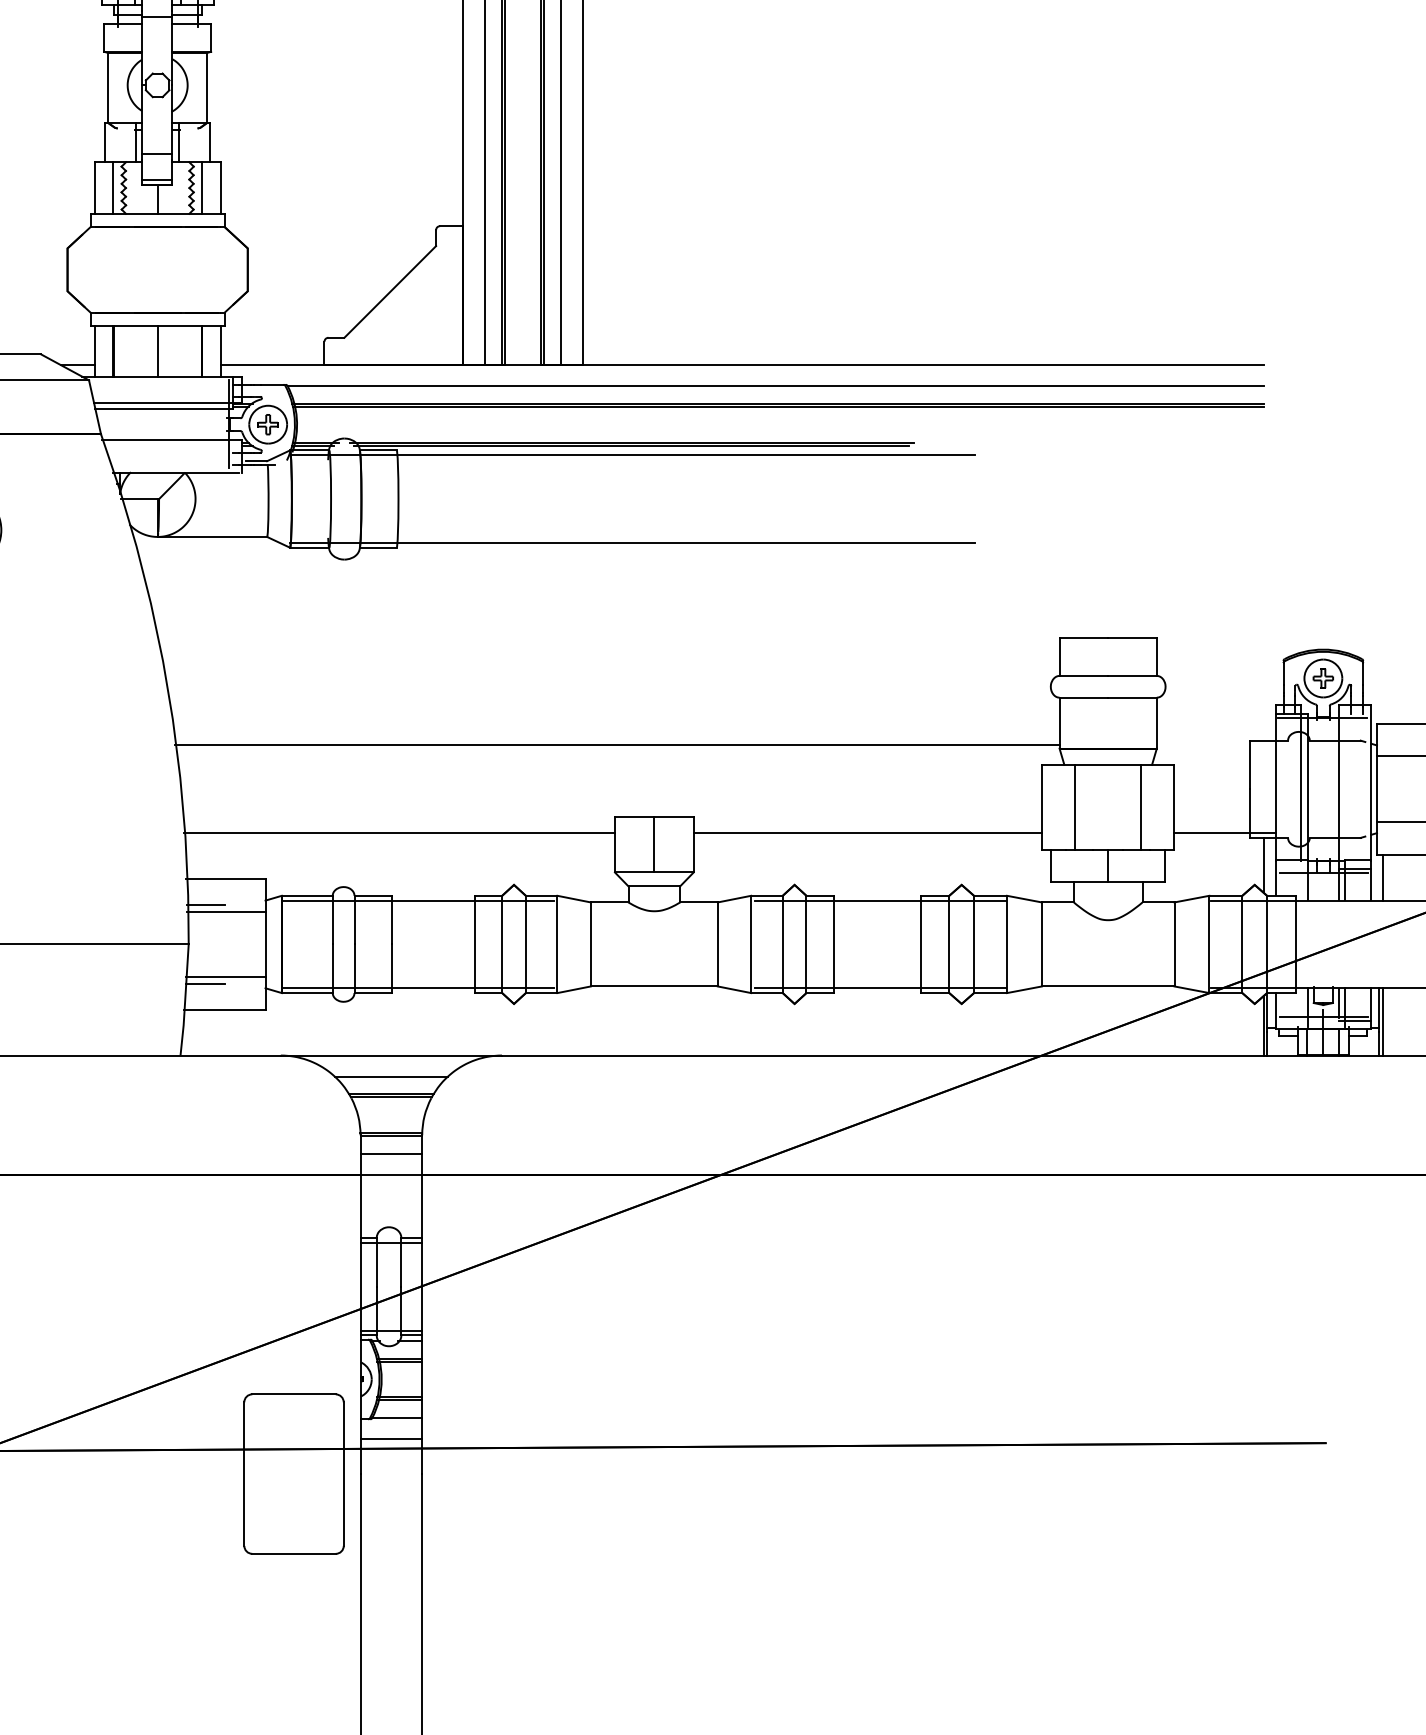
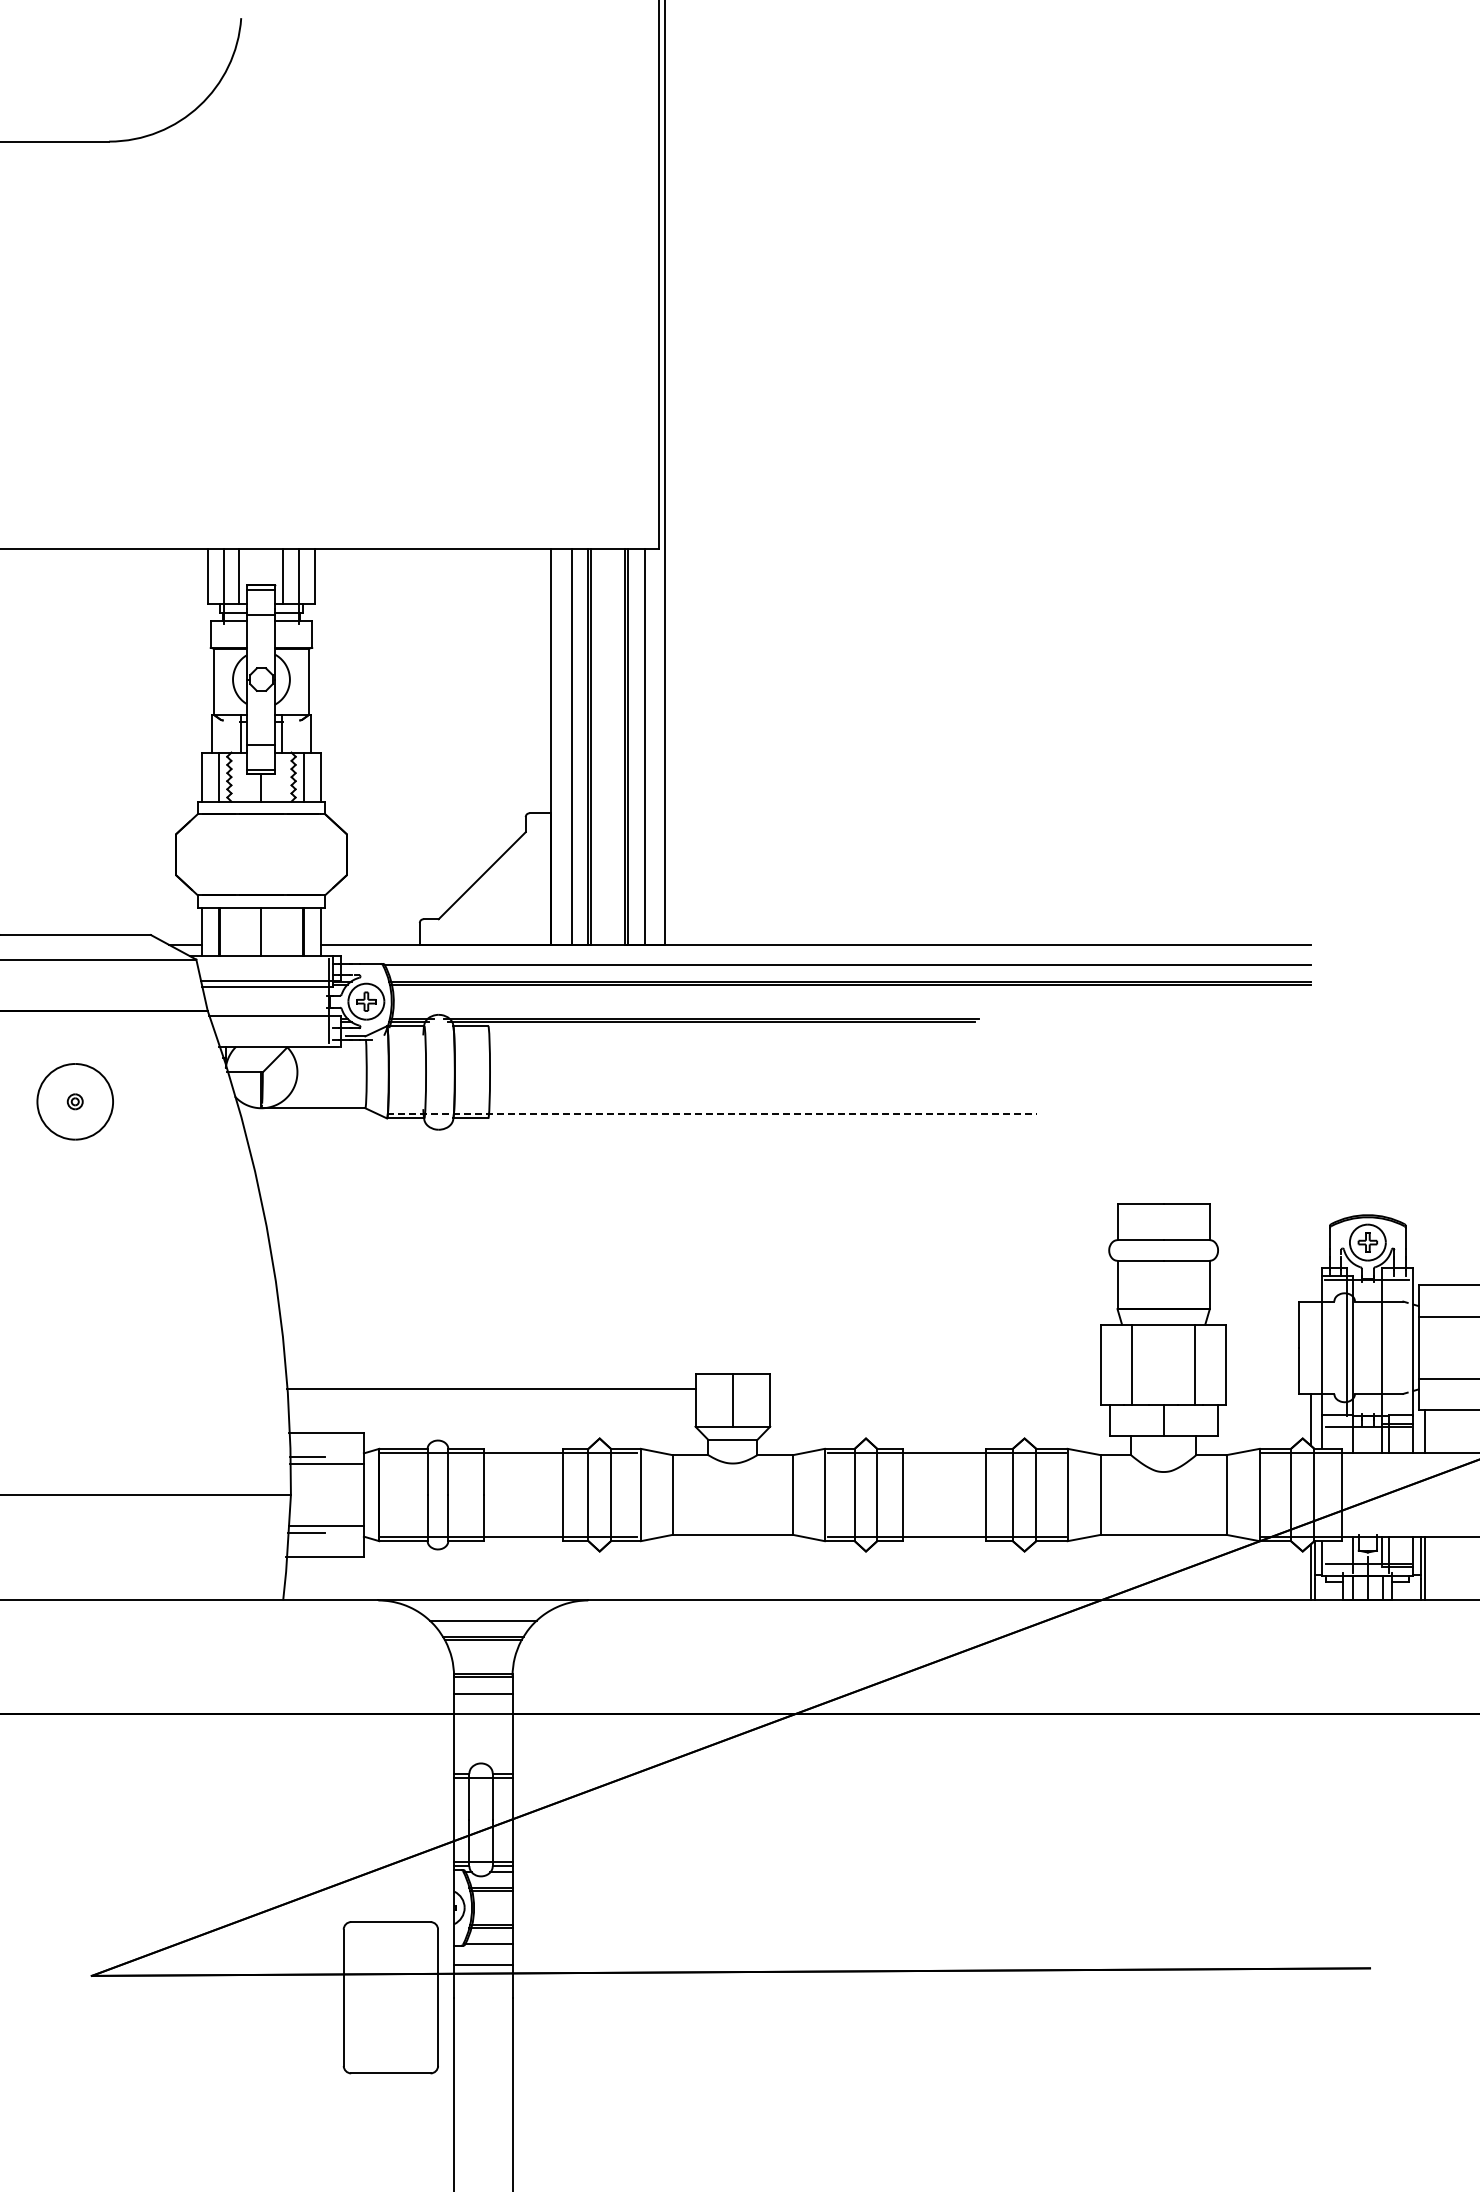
line: (632, 455) -> (712, 1030), removed
line: (632, 542) -> (712, 1113), solid -> dashed
line: (617, 745) -> (697, 1306), removed
line: (867, 833) -> (935, 1389), removed
line: (1224, 833) -> (1274, 1389), removed

